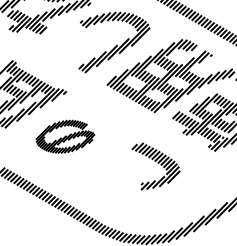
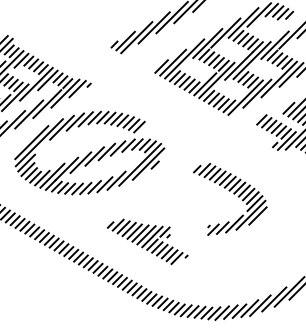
part: (65, 136) -> (89, 152), size x1.67
part: (102, 193) -> (147, 241), added

